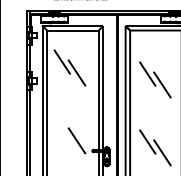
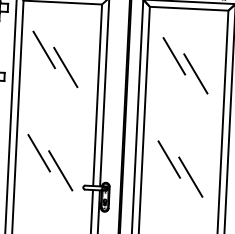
part: (155, 79) -> (185, 65), moved
line: (61, 129) -> (38, 152), added
part: (155, 147) -> (180, 168), moved

